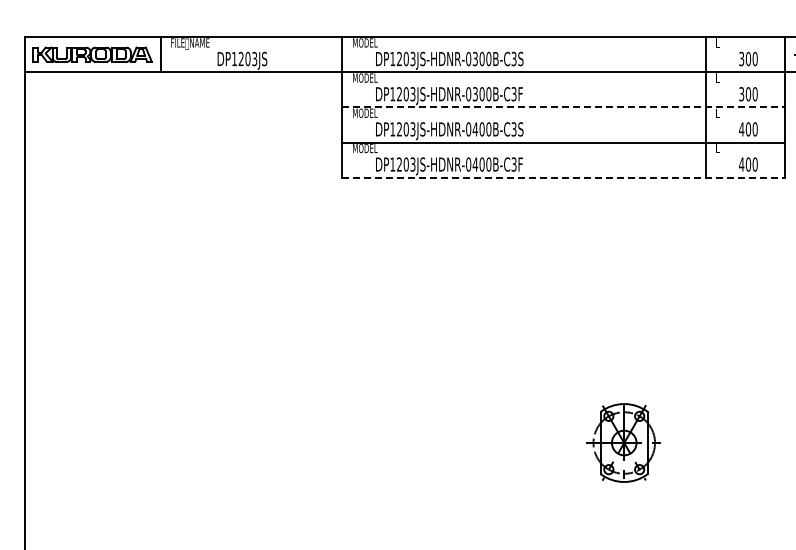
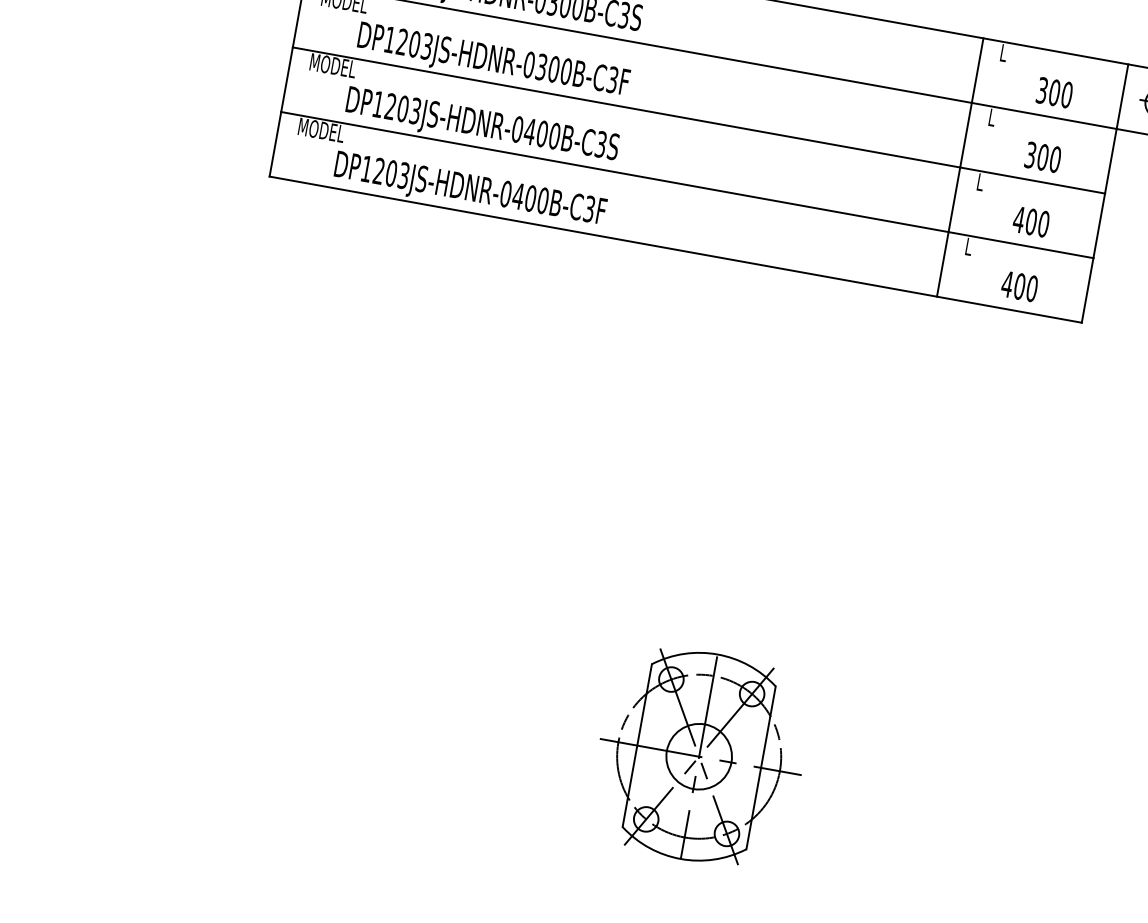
line: (563, 107) -> (699, 120), dashed -> solid
line: (563, 177) -> (675, 249), dashed -> solid
part: (624, 442) -> (700, 755), size x1.43

